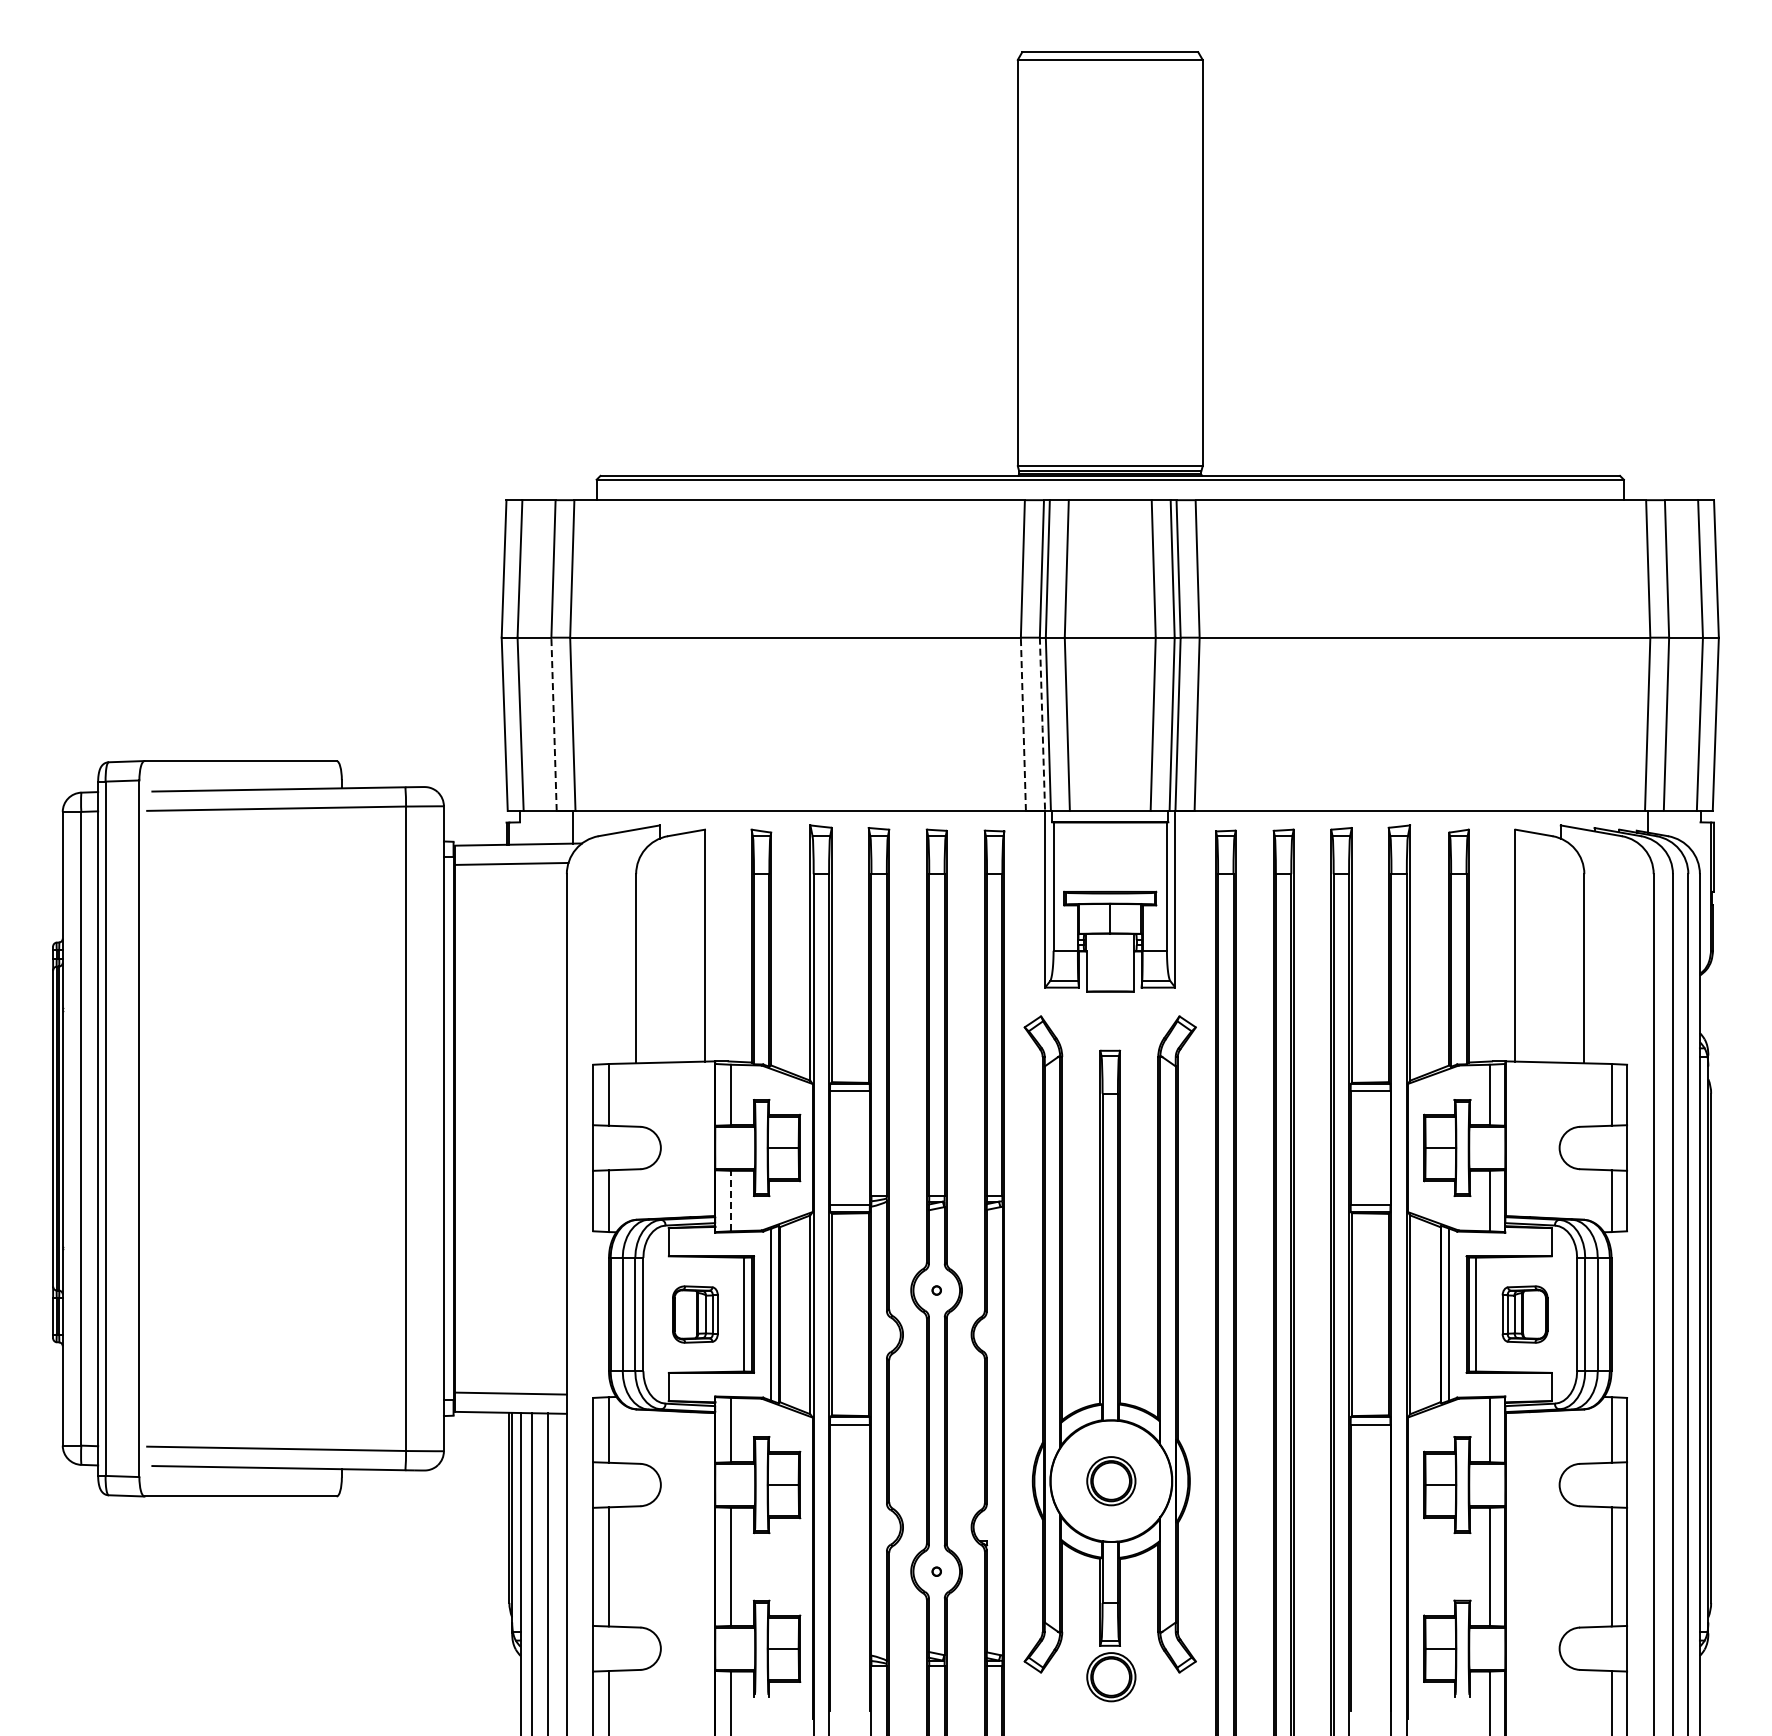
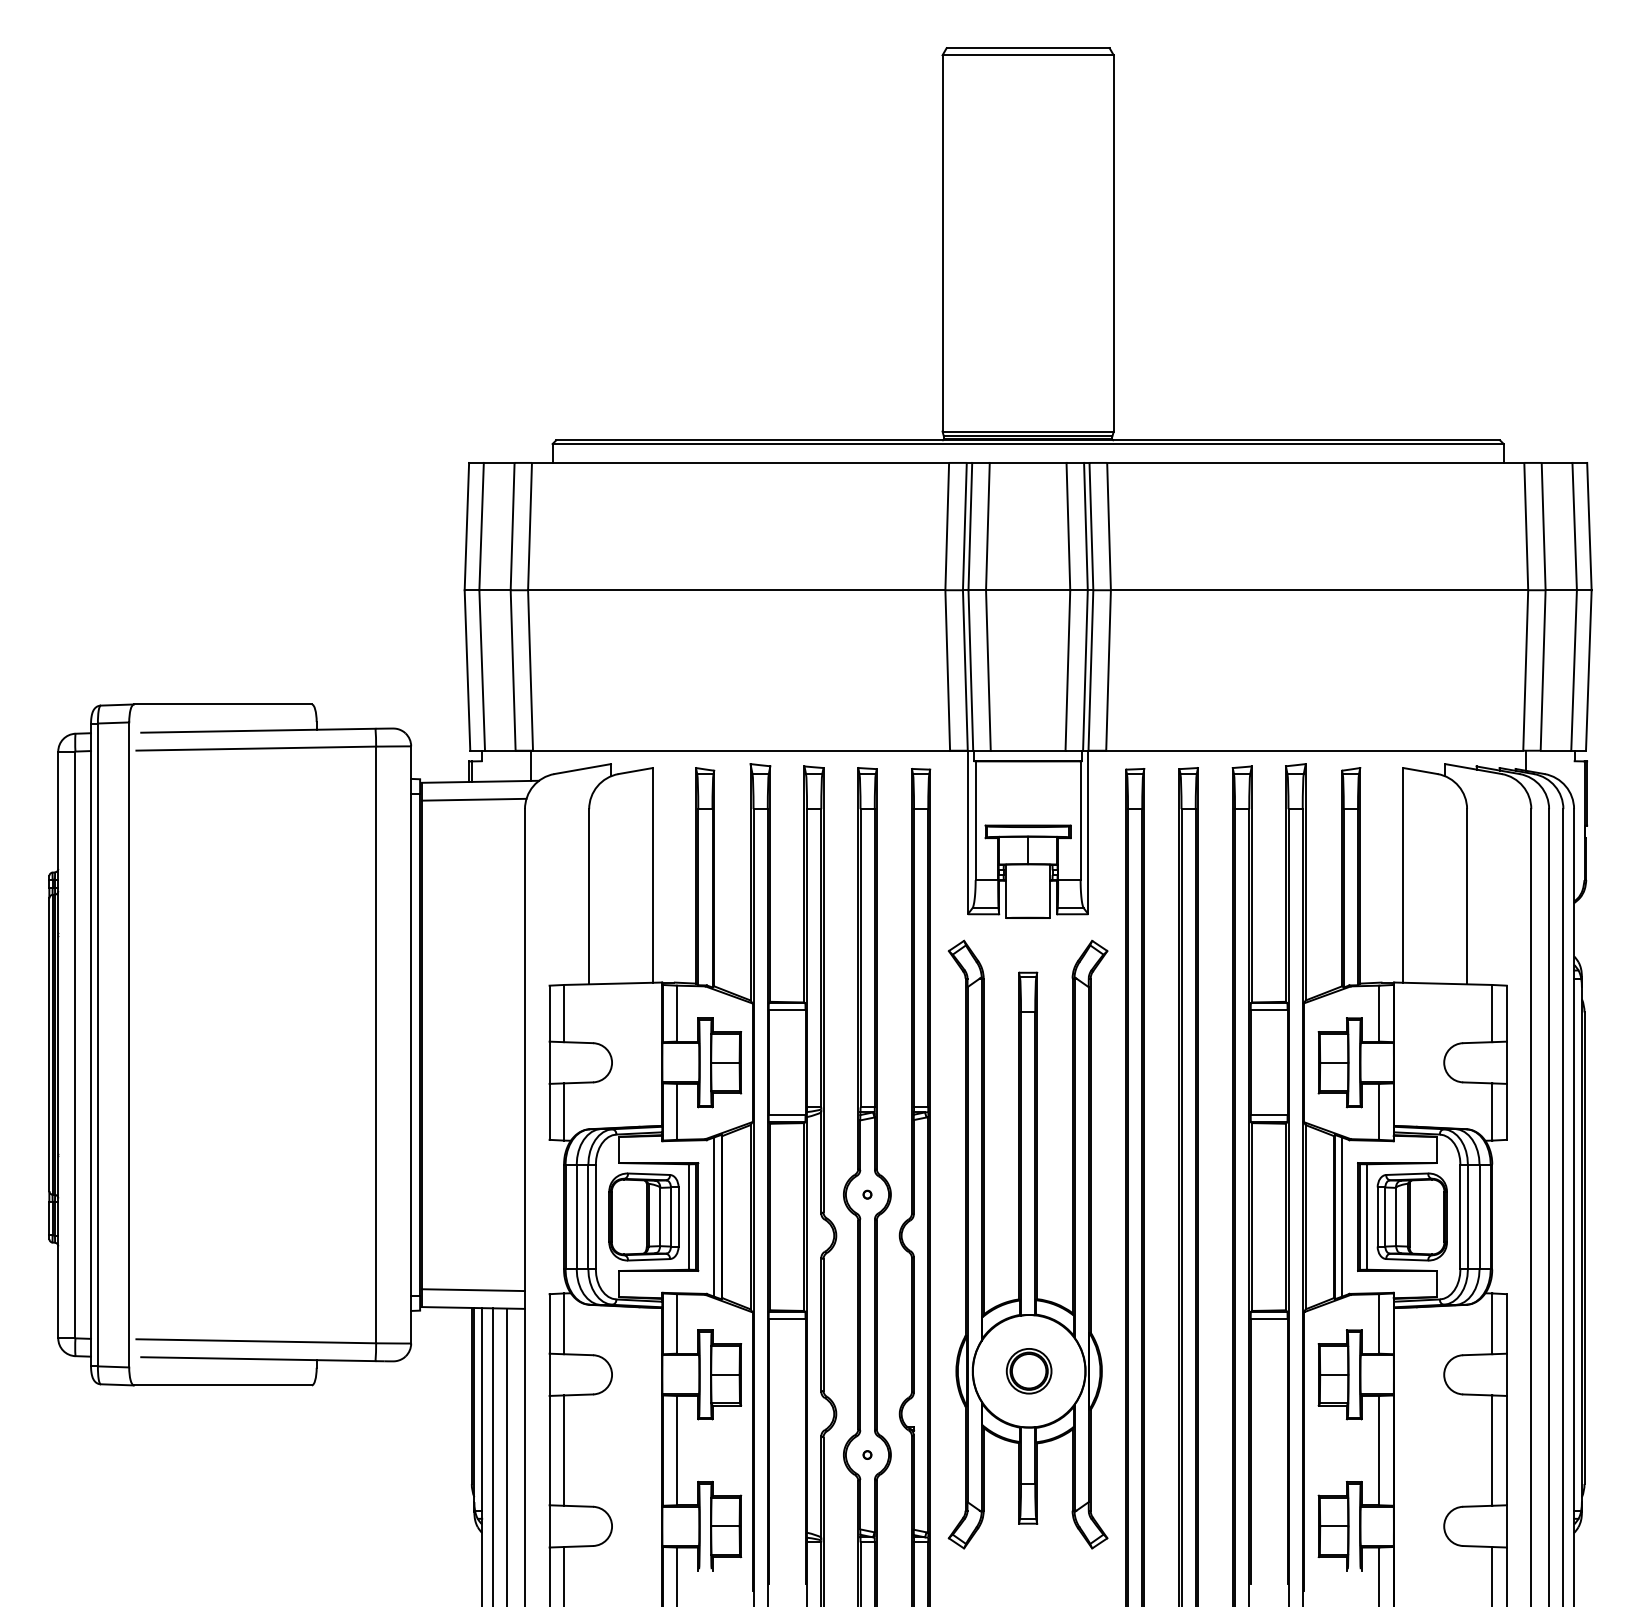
line: (554, 724) -> (513, 670), dashed -> solid
line: (1023, 724) -> (947, 670), dashed -> solid
line: (1042, 724) -> (965, 670), dashed -> solid
line: (730, 1200) -> (676, 1111), dashed -> solid
part: (695, 1314) -> (644, 1216), size x1.67
part: (1524, 1314) -> (1411, 1216), size x1.67
part: (1111, 1677) -> (1029, 1553), removed

